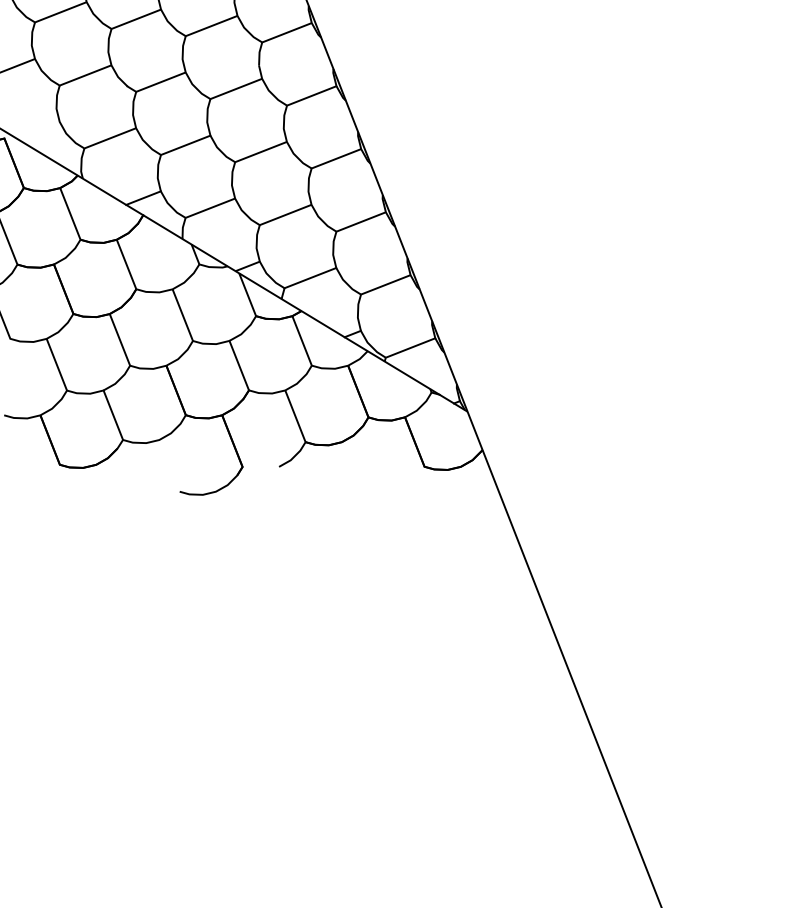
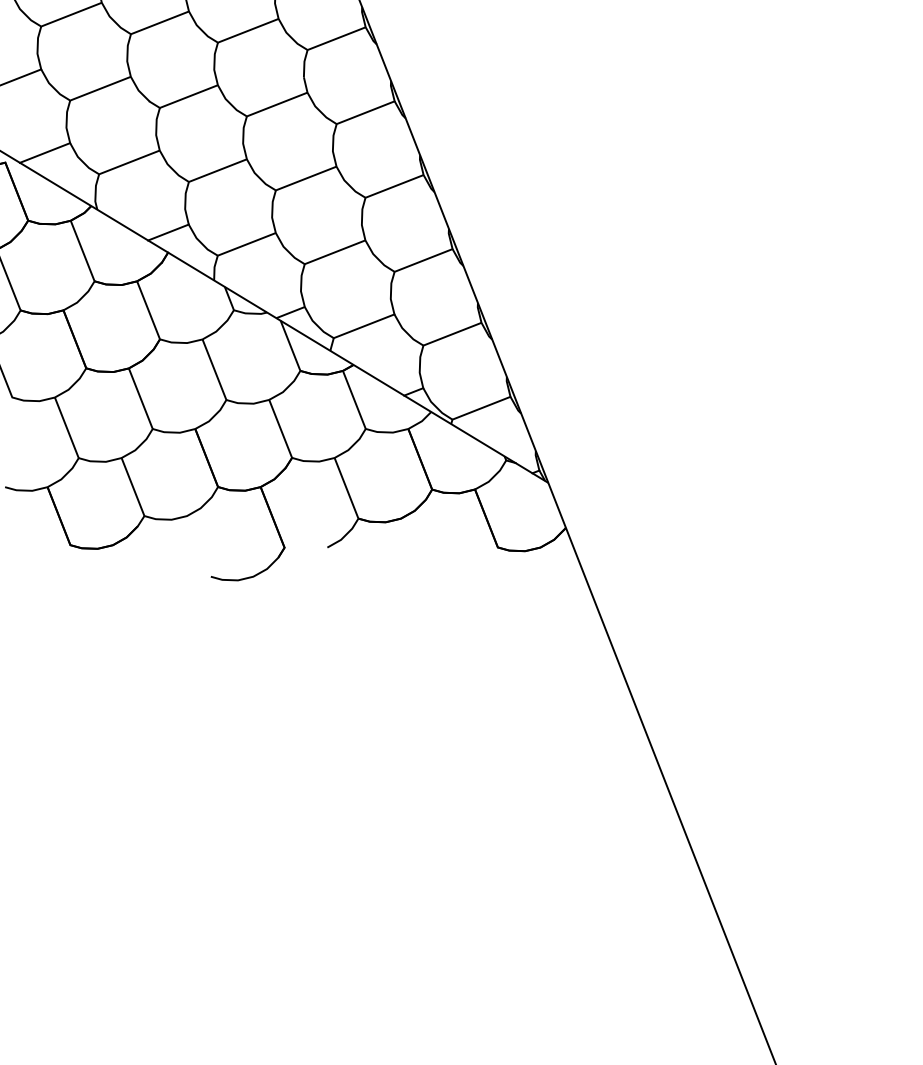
line: (37, 129) -> (44, 152), added

